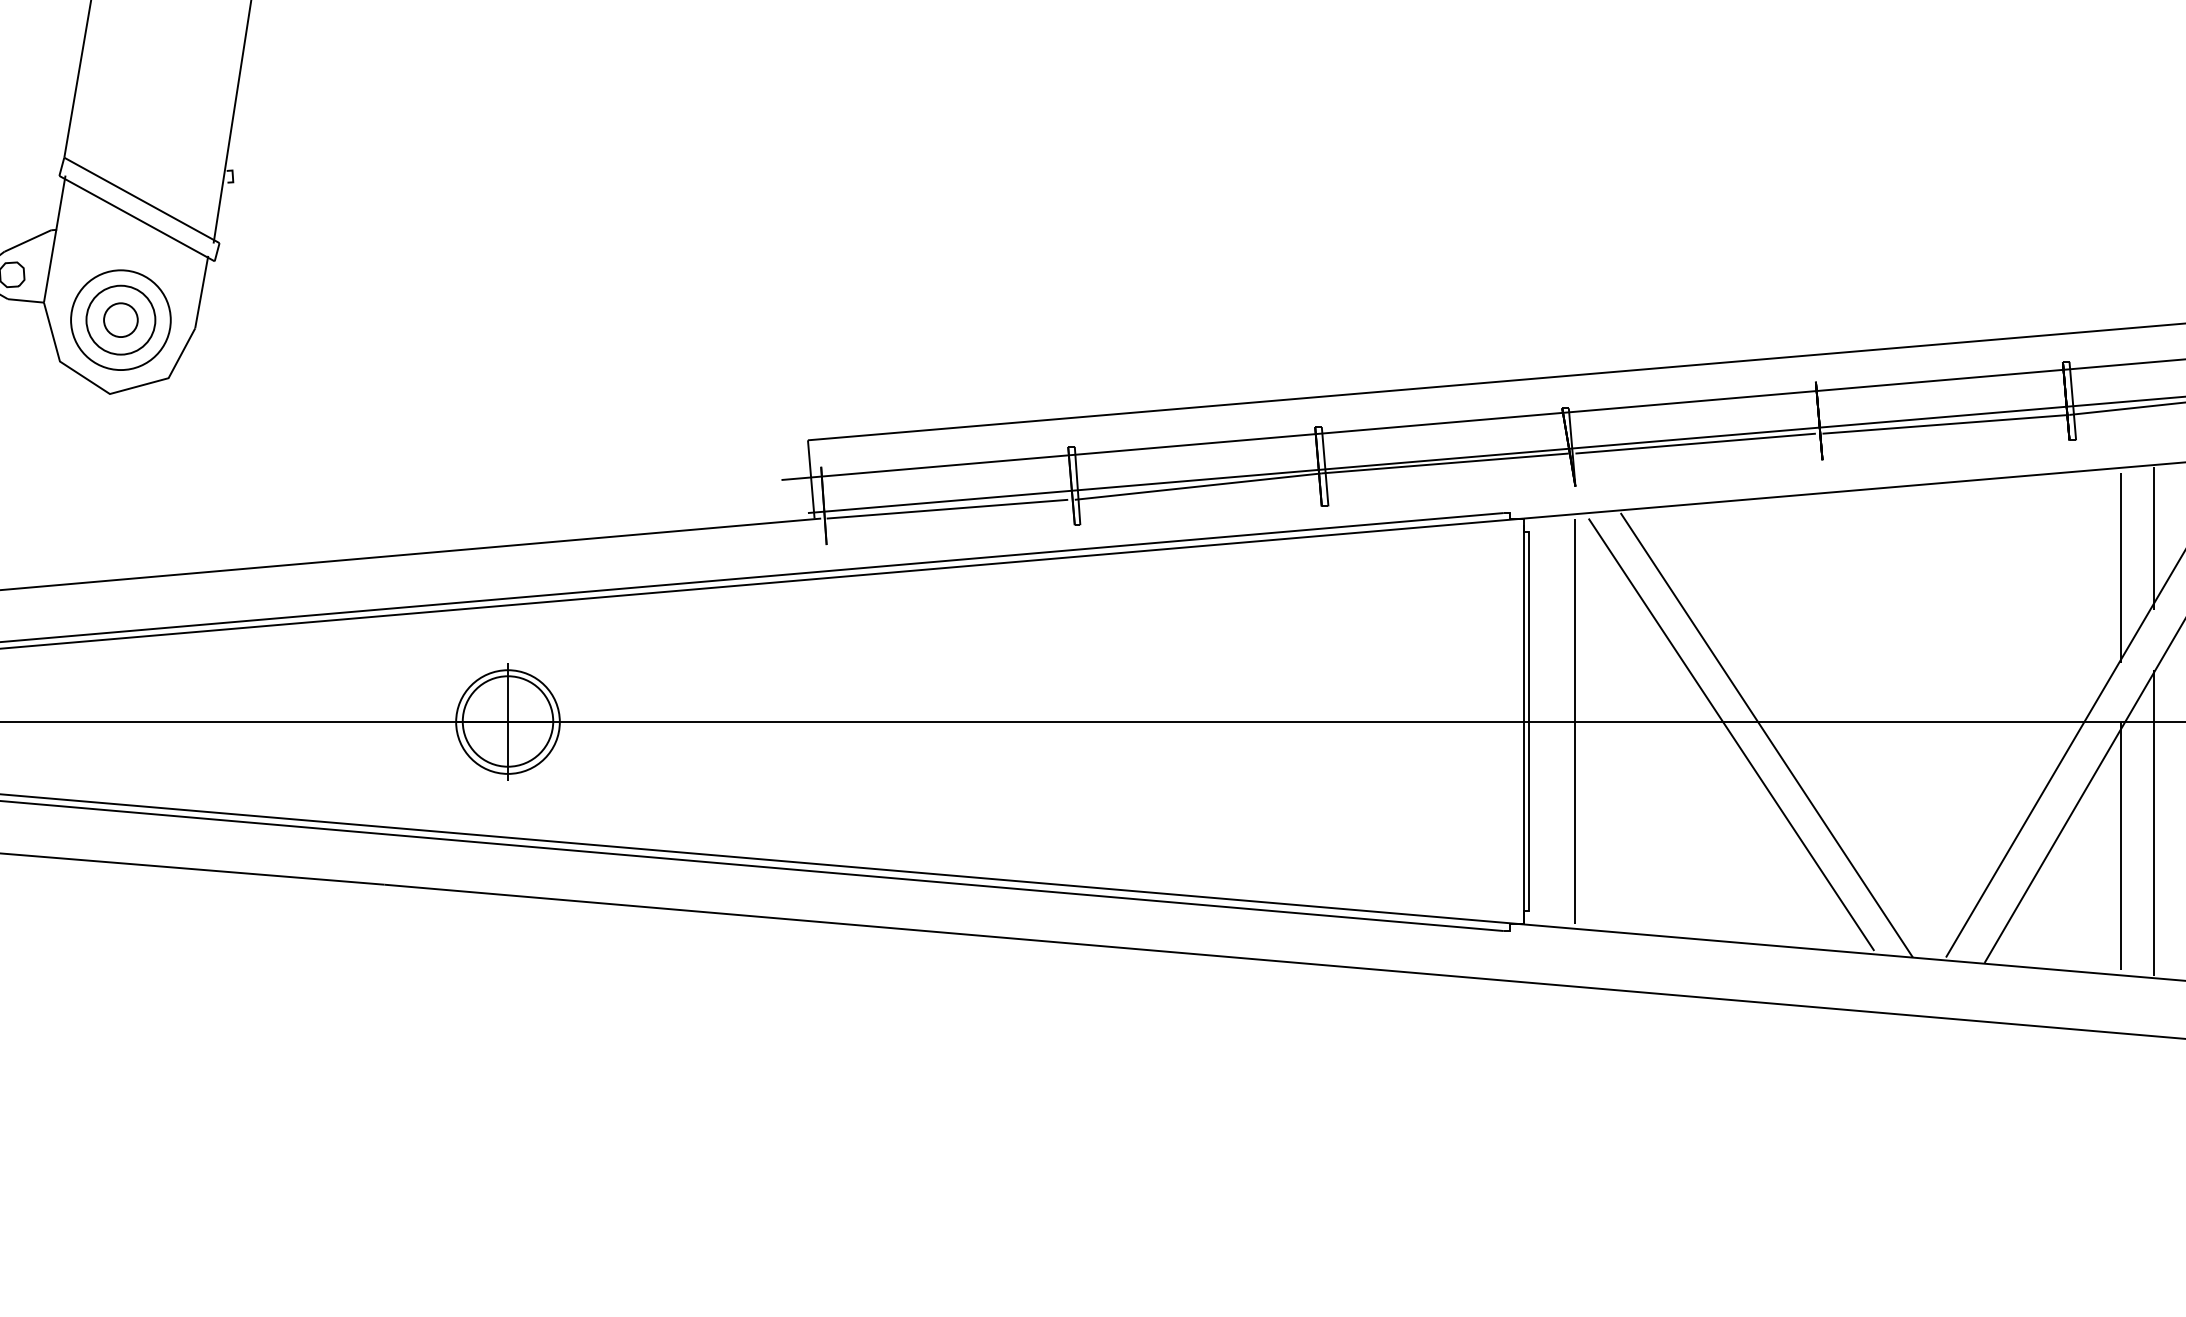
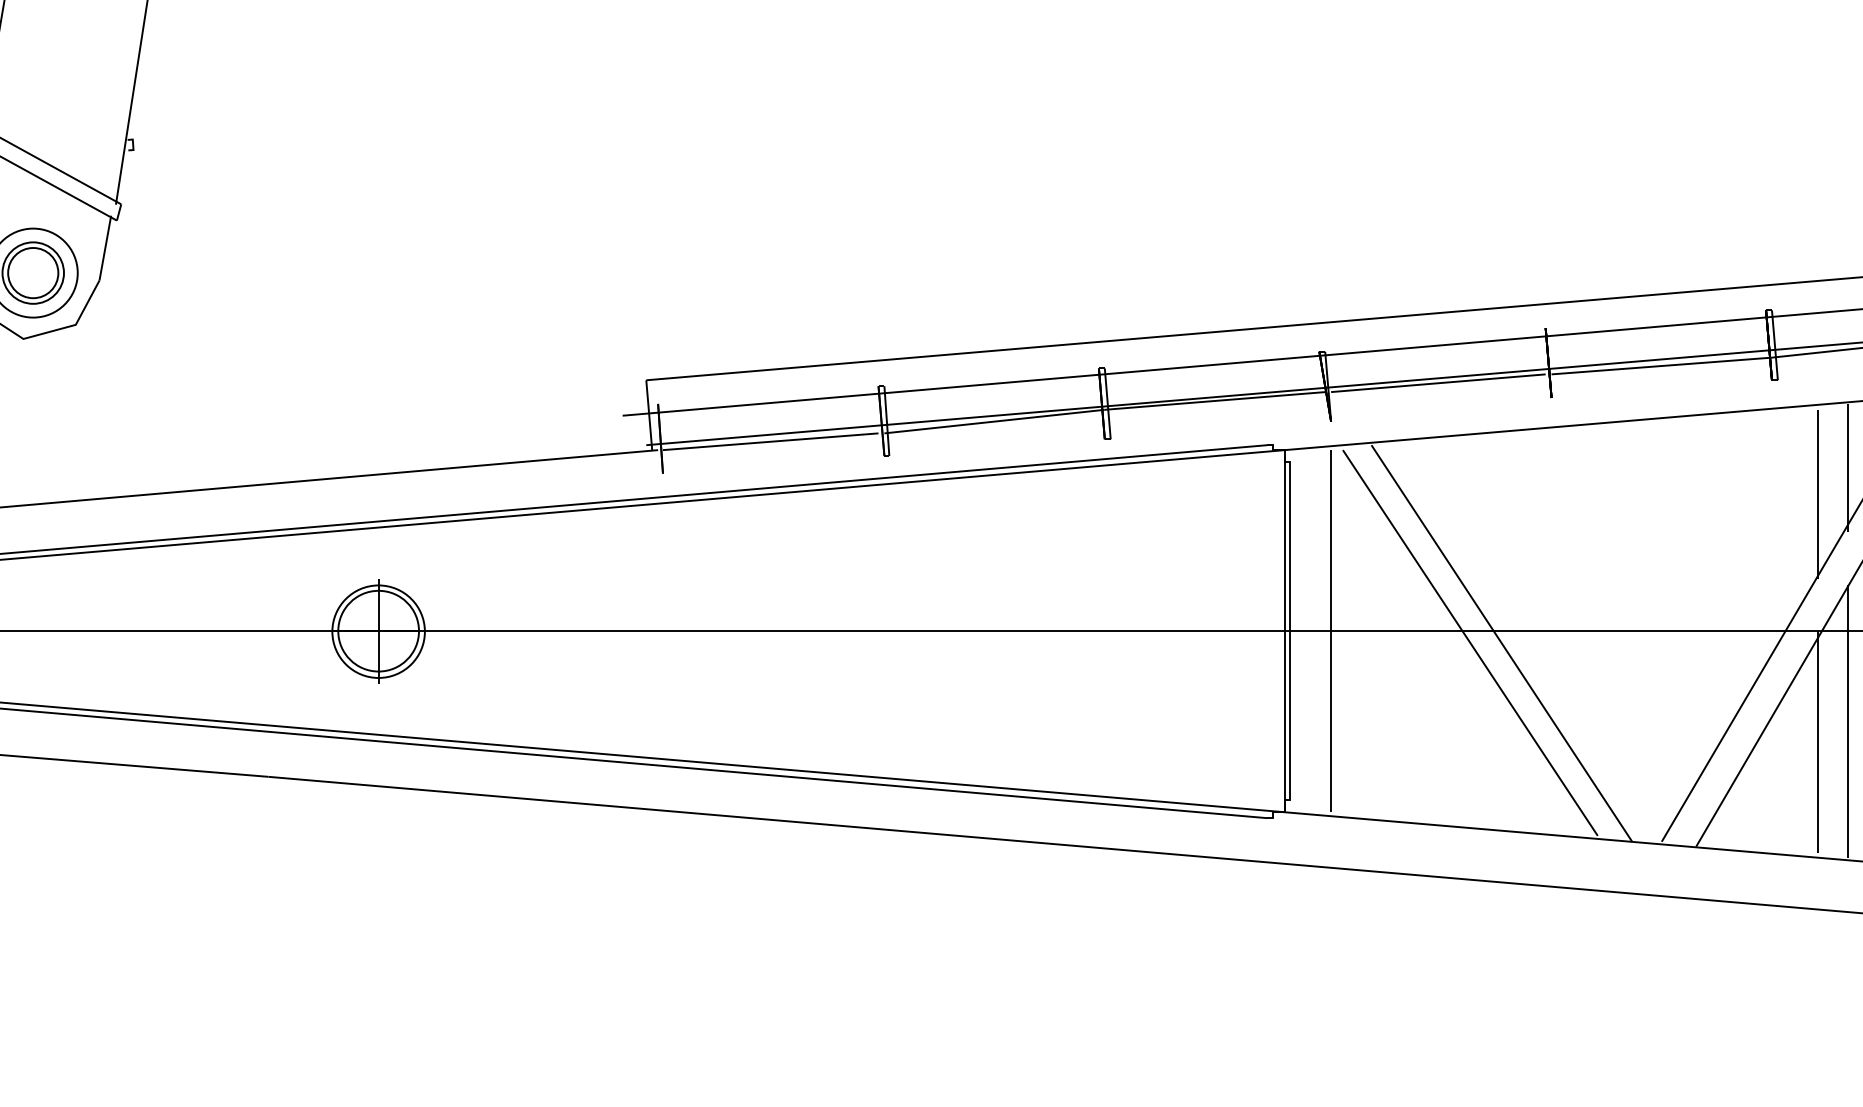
circle: (120, 320) -> (32, 273), size x1.67

